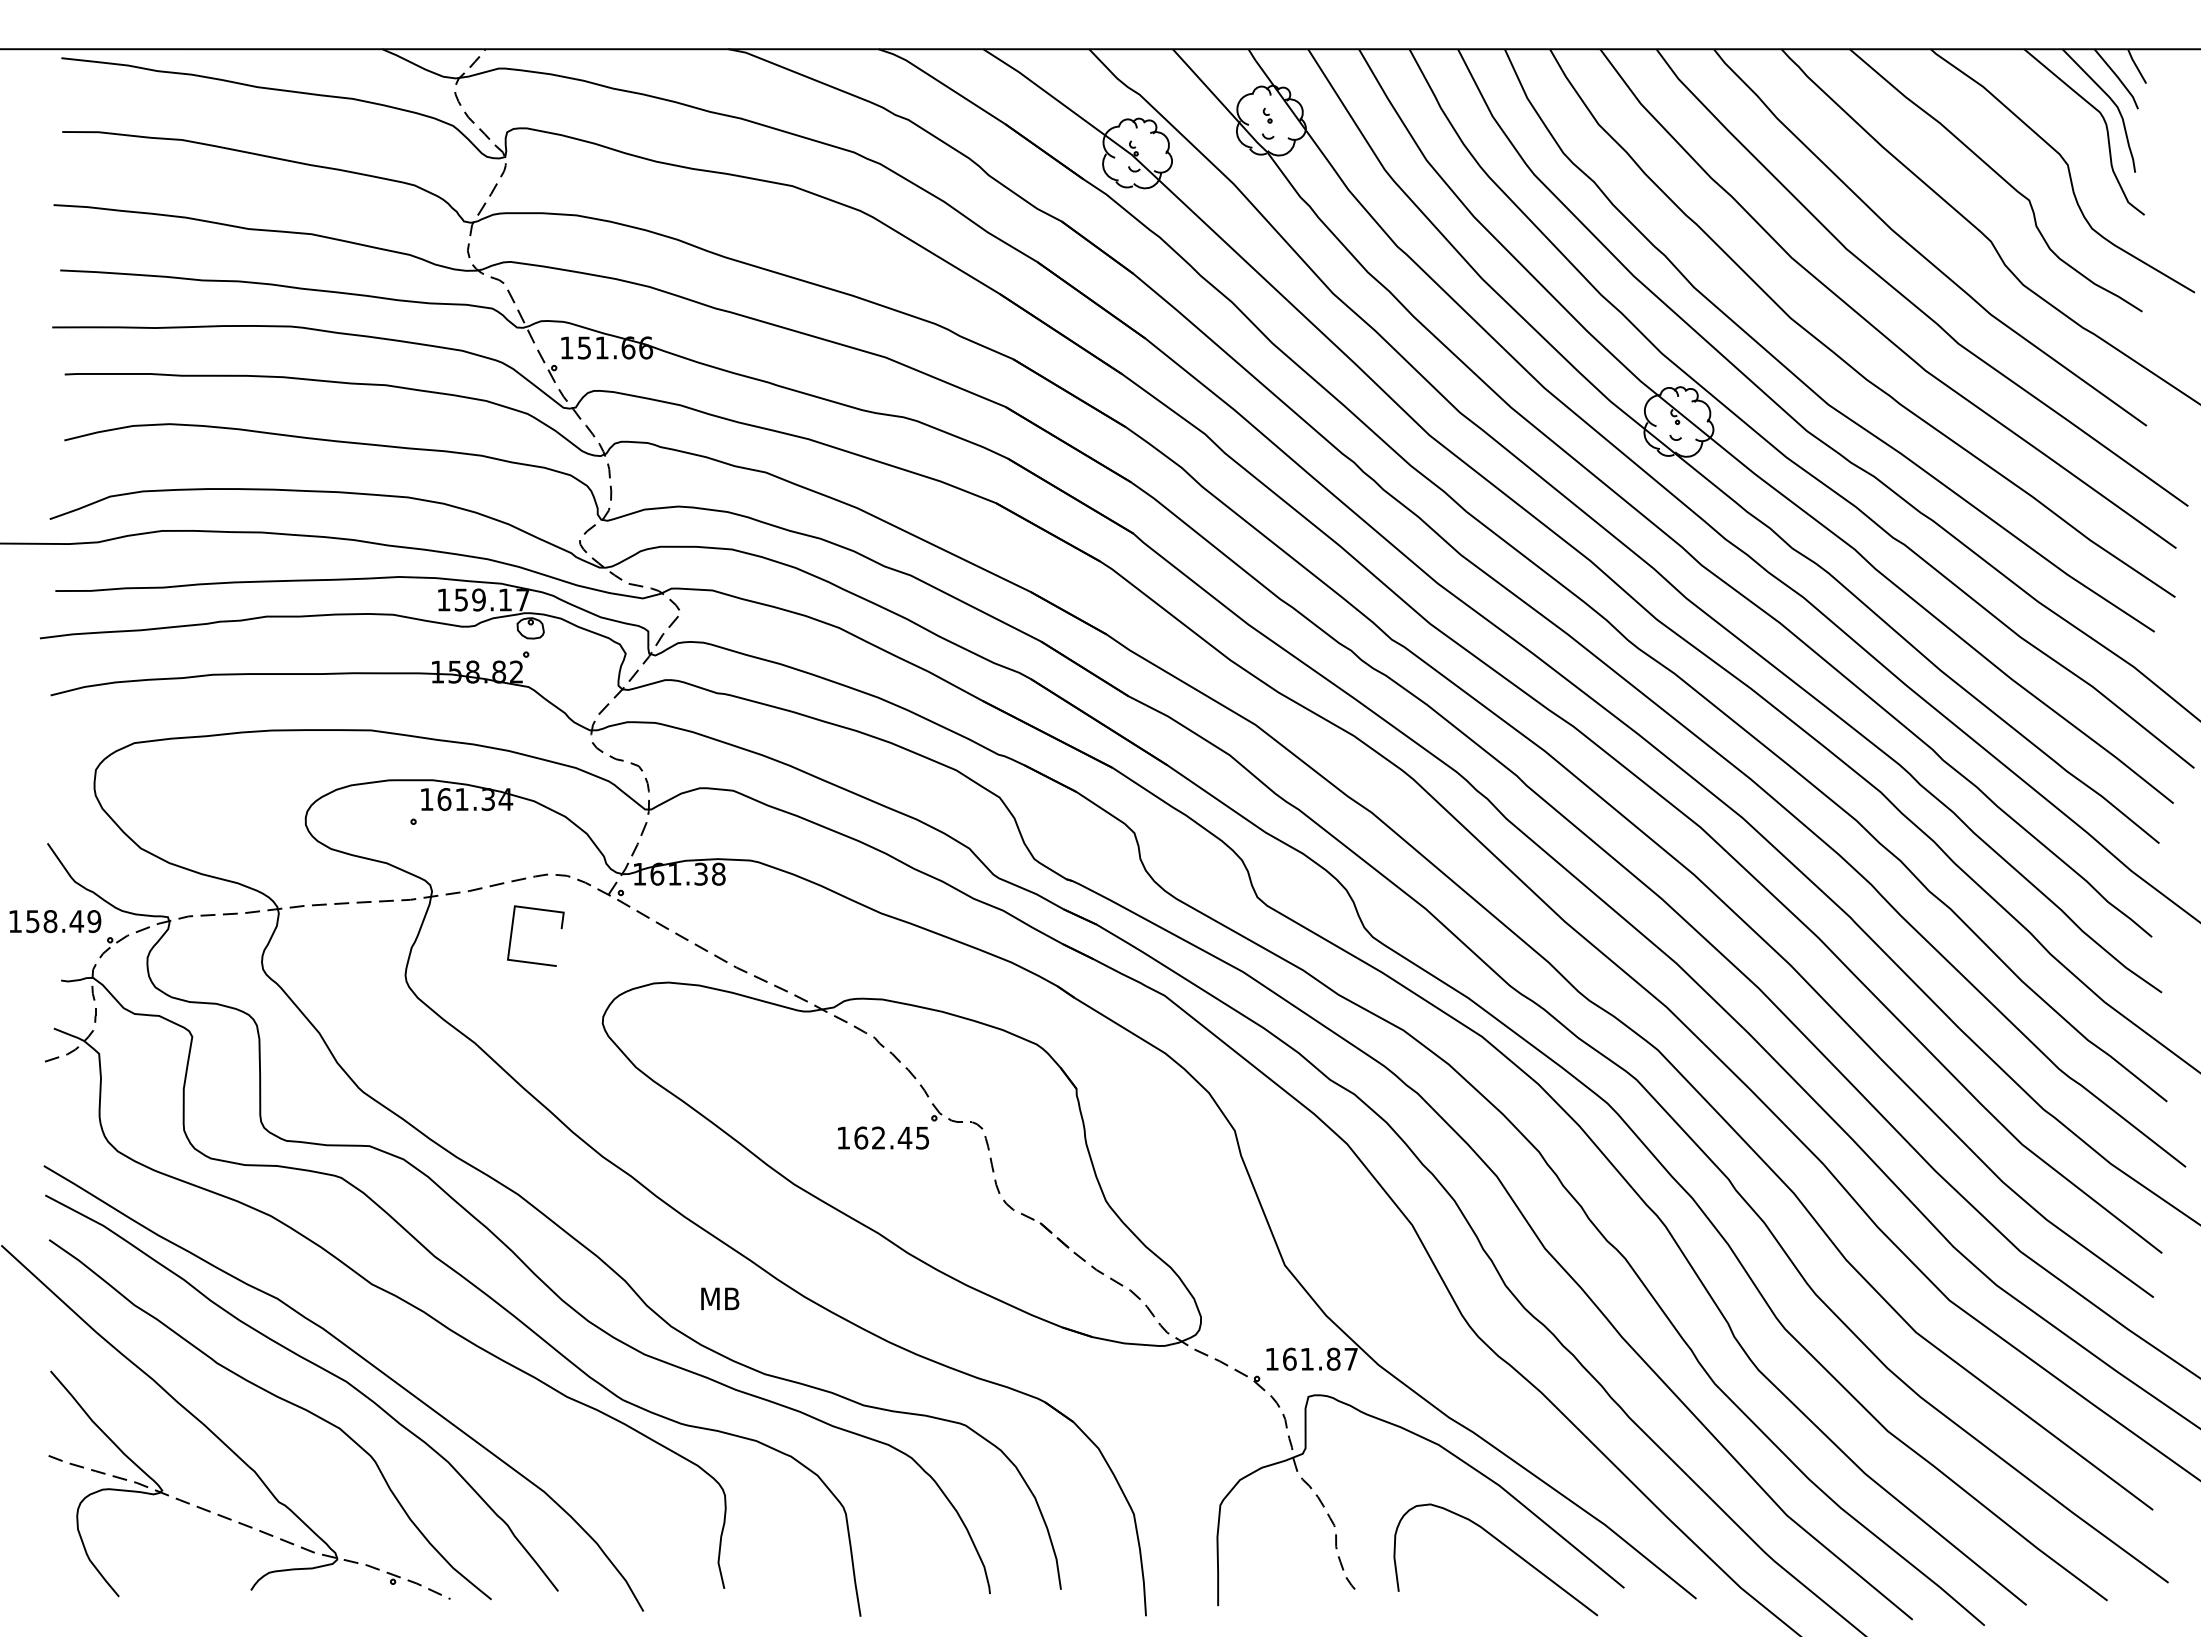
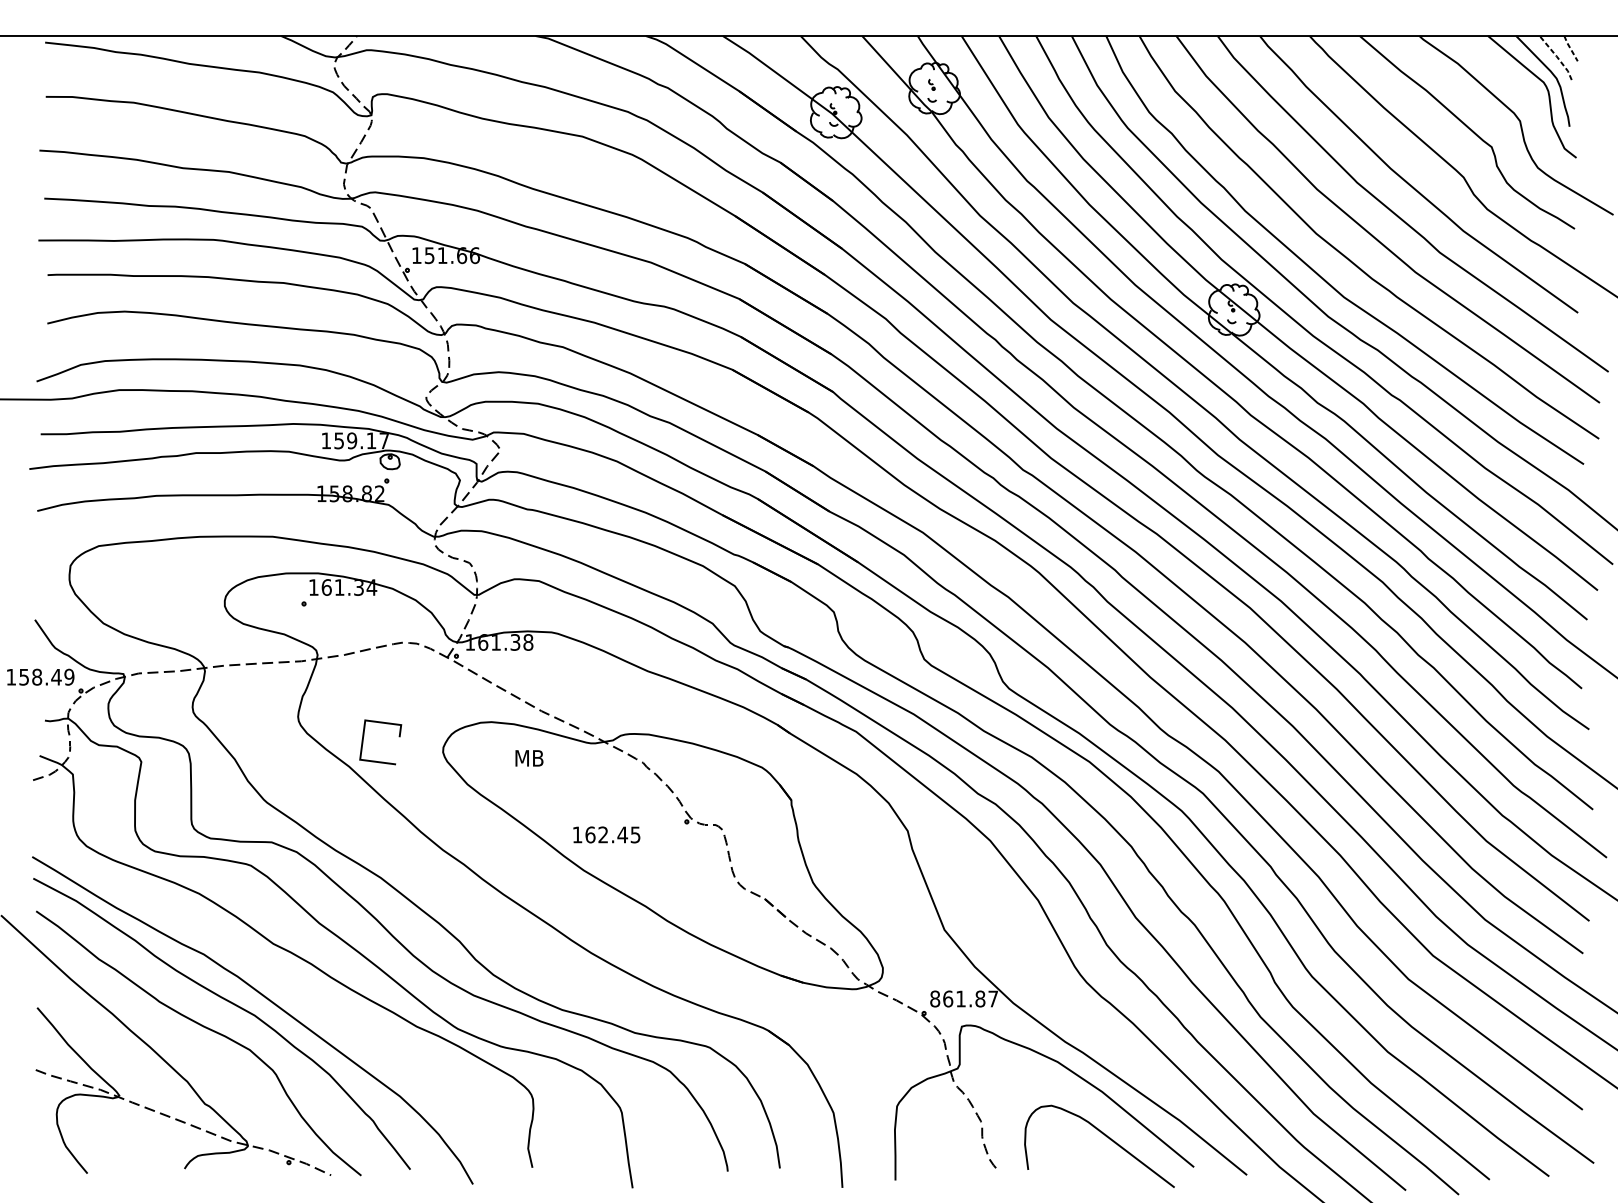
line: (2136, 66) -> (1570, 48), solid -> dashed
line: (2118, 77) -> (1557, 56), solid -> dashed
line: (512, 934) -> (363, 741), moved
text: (883, 1137) -> (606, 834), moved
text: (720, 1298) -> (529, 758), moved
text: (1272, 1358) -> (935, 998), 161.87 -> 861.87

